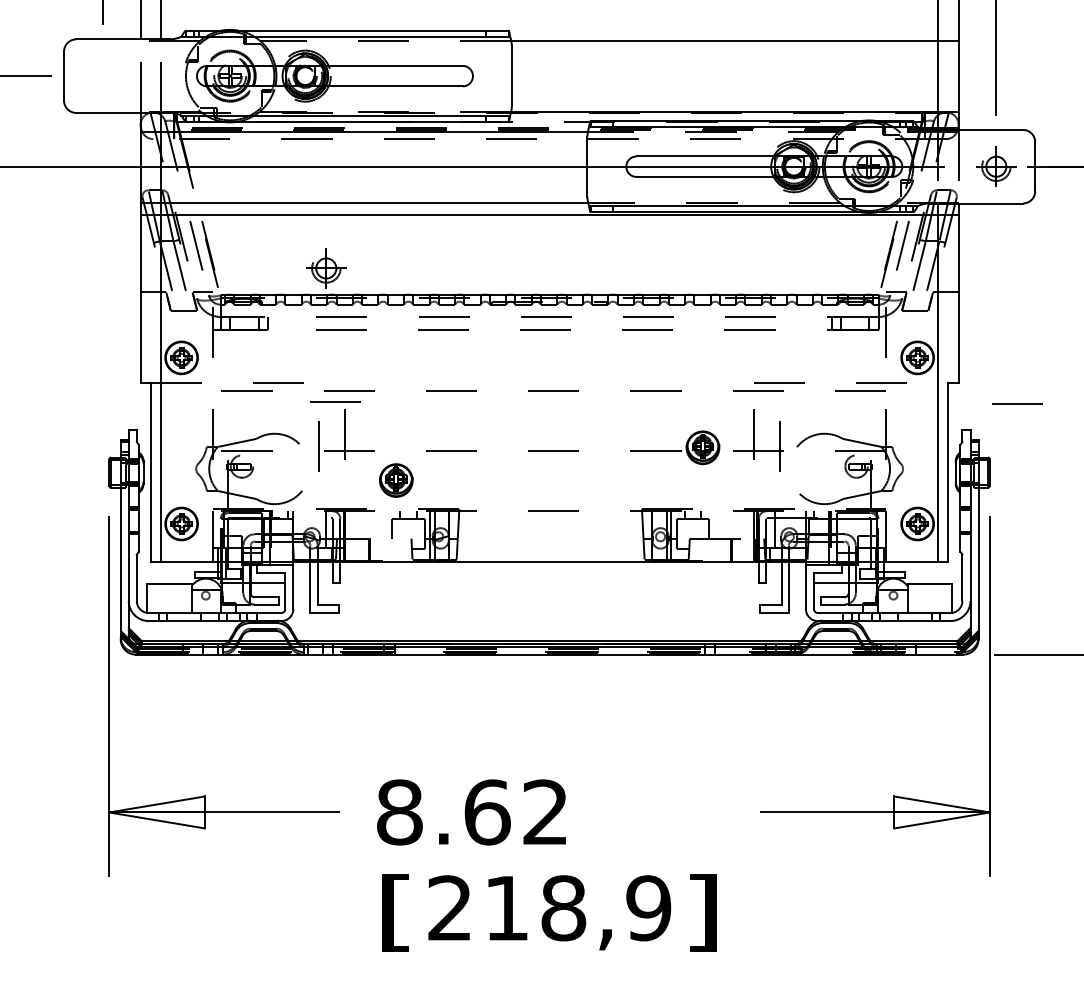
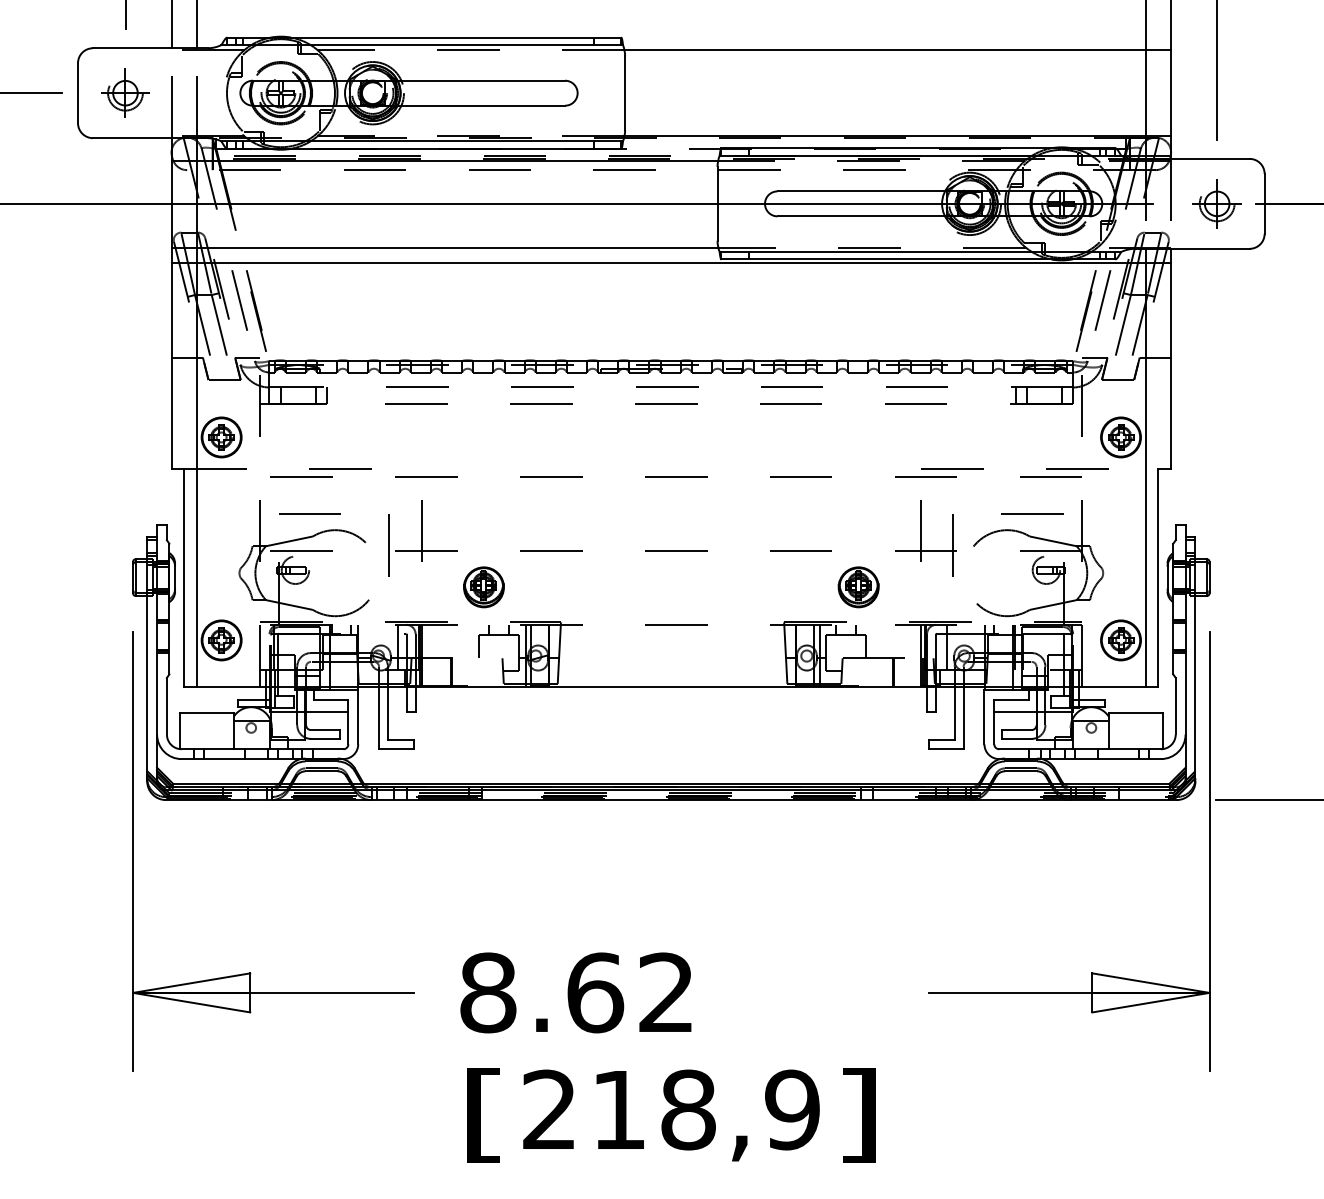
part: (326, 267) -> (125, 92), moved
line: (335, 401) -> (309, 513), moved
line: (1017, 403) -> (1032, 513), moved
part: (702, 447) -> (858, 587), moved

